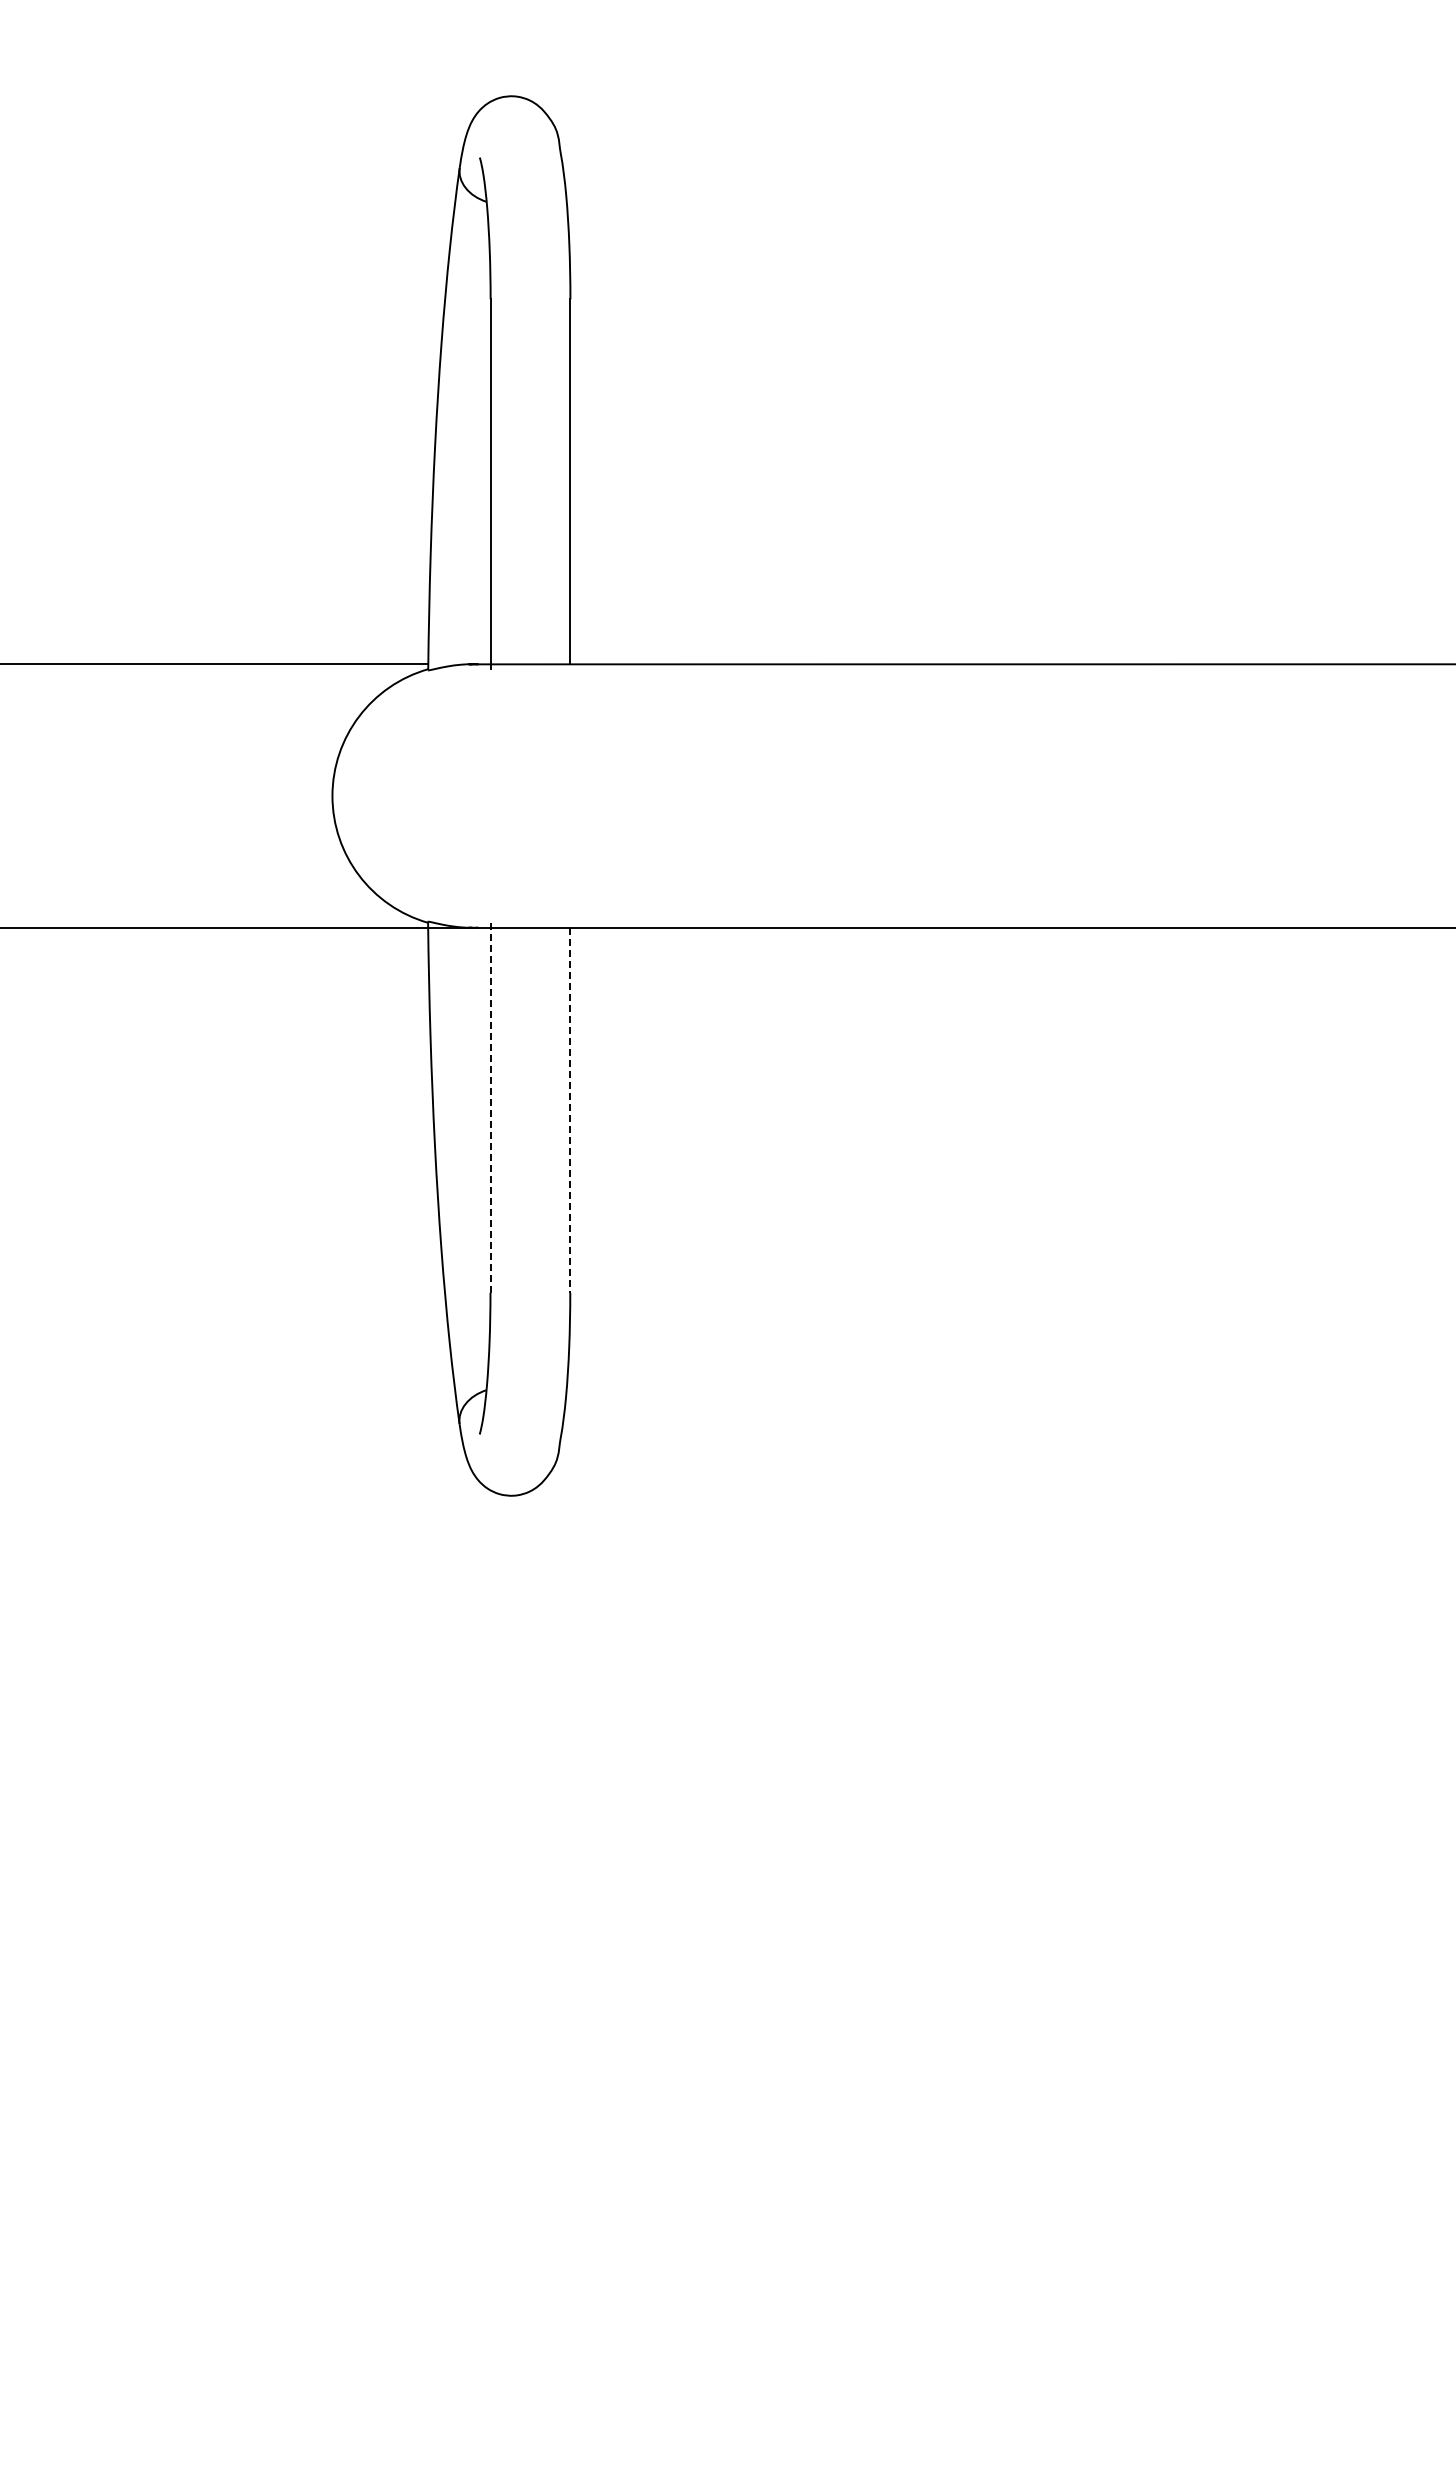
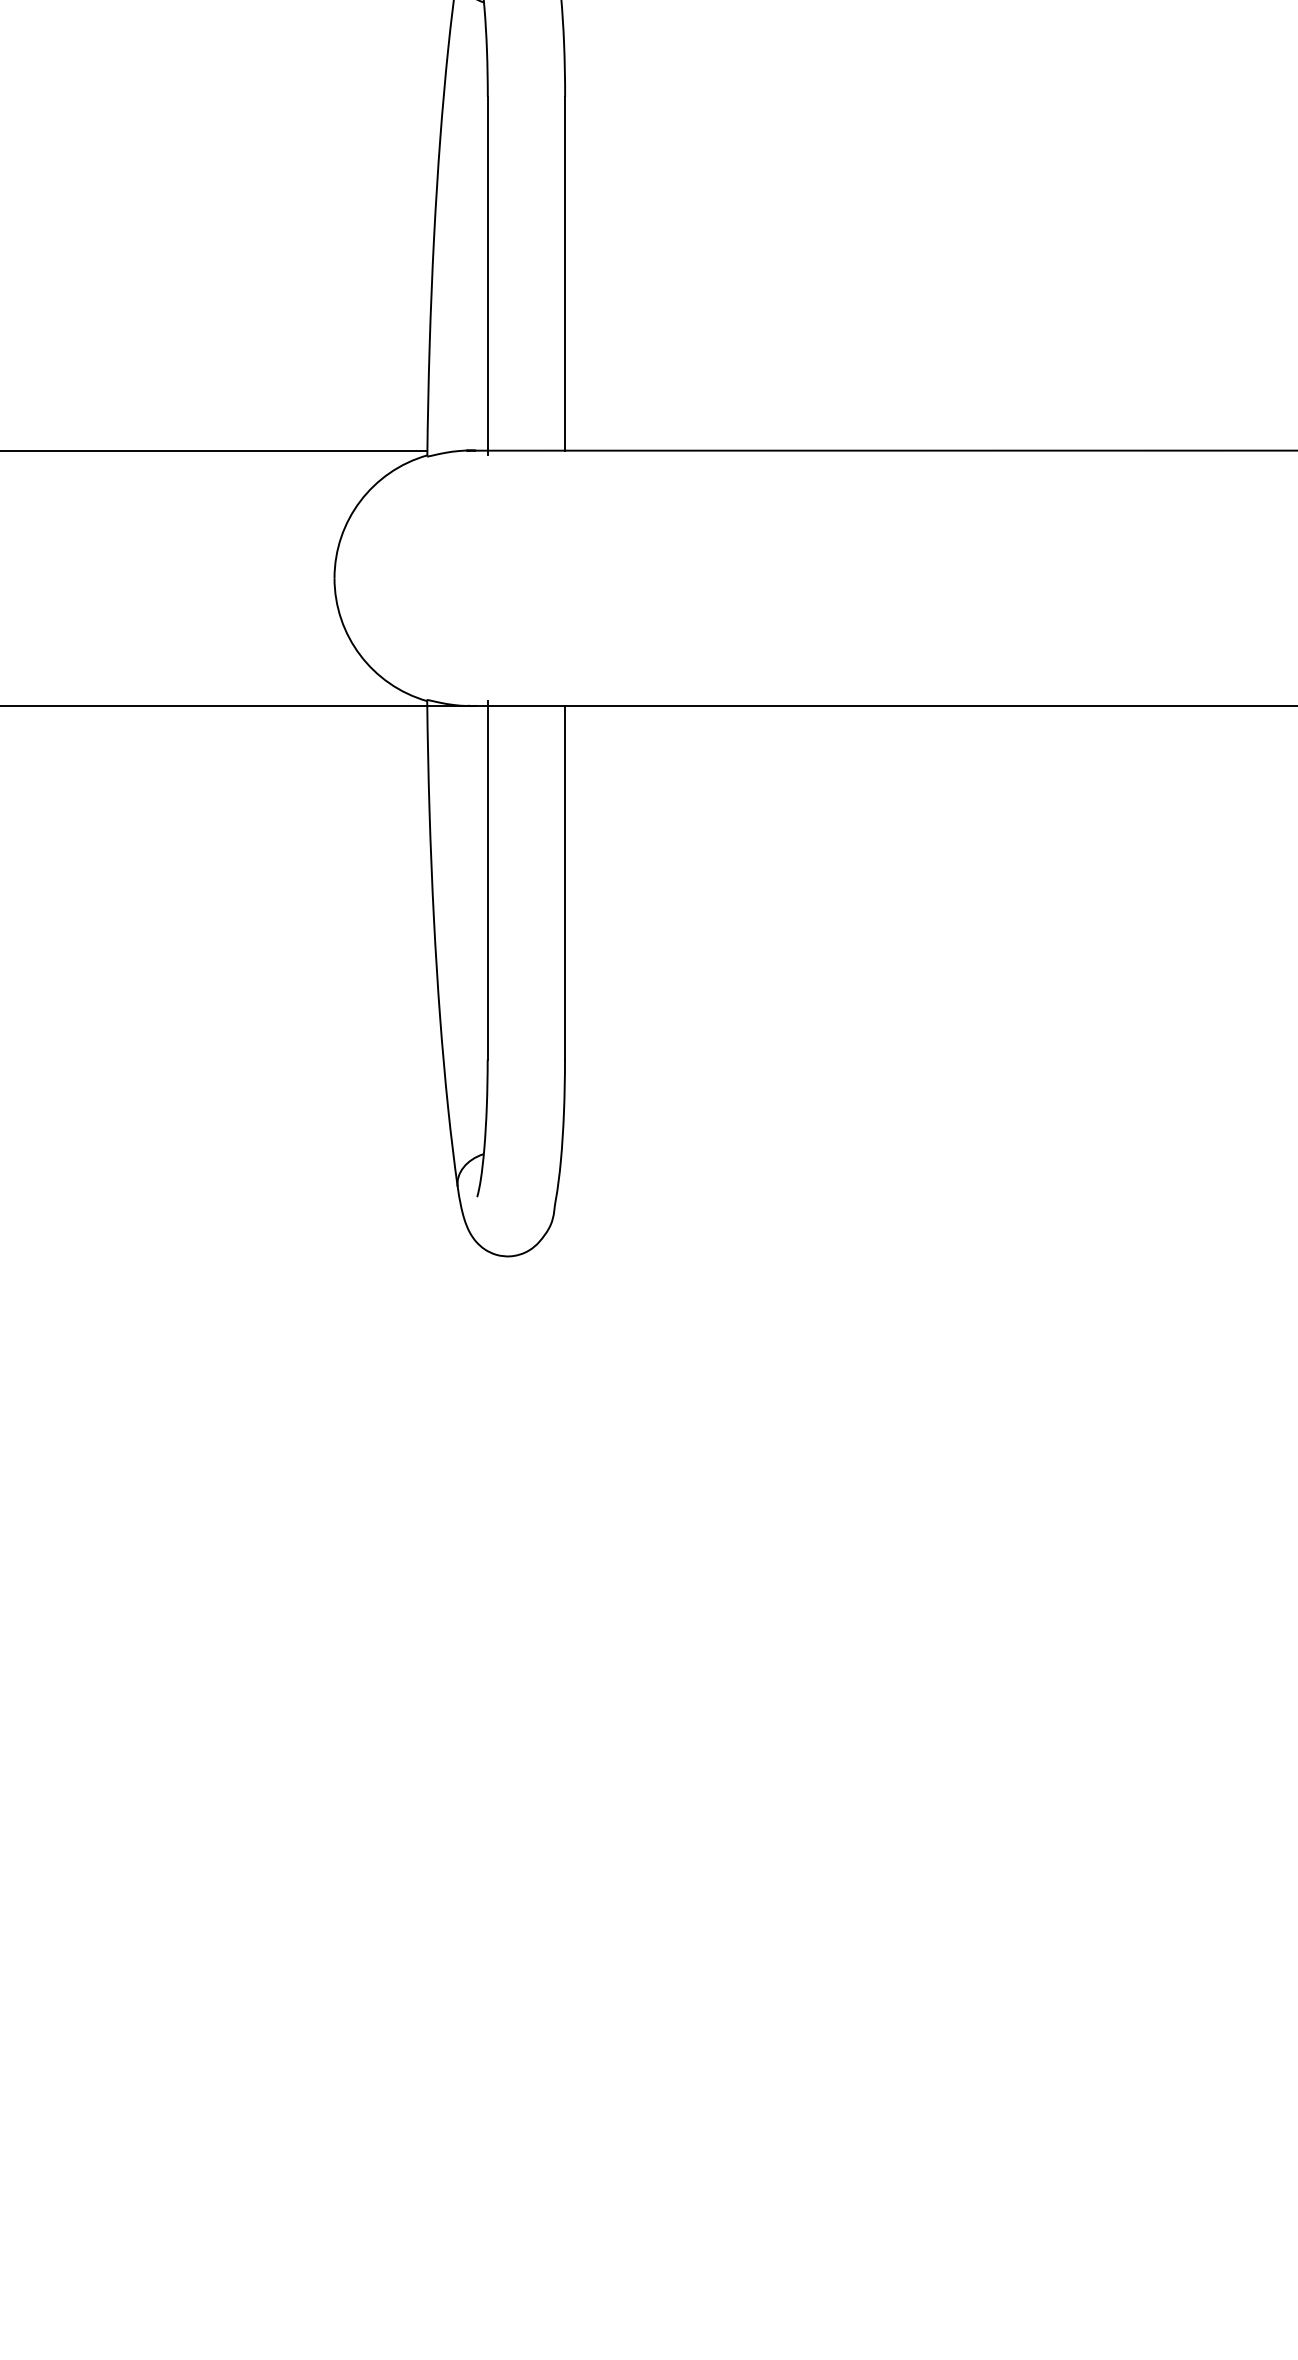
line: (490, 1108) -> (487, 881), dashed -> solid
line: (570, 1110) -> (565, 883), dashed -> solid

